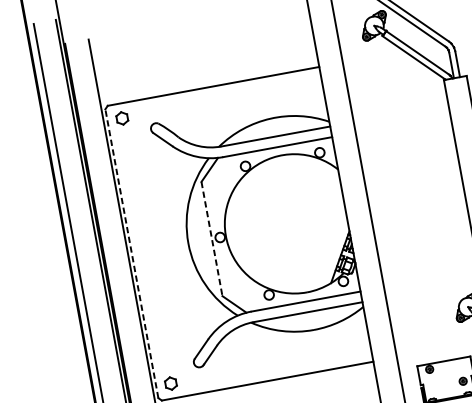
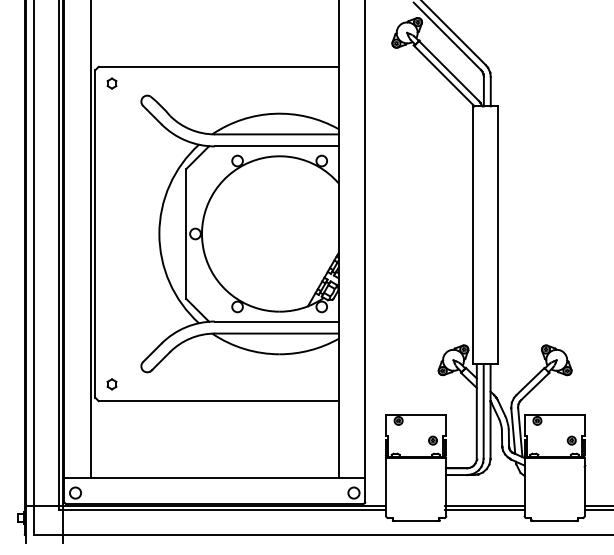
part: (121, 118) -> (111, 83), size x0.71
line: (212, 238) -> (186, 233), dashed -> solid
line: (131, 253) -> (95, 233), dashed -> solid
part: (170, 383) -> (111, 384), size x0.71

